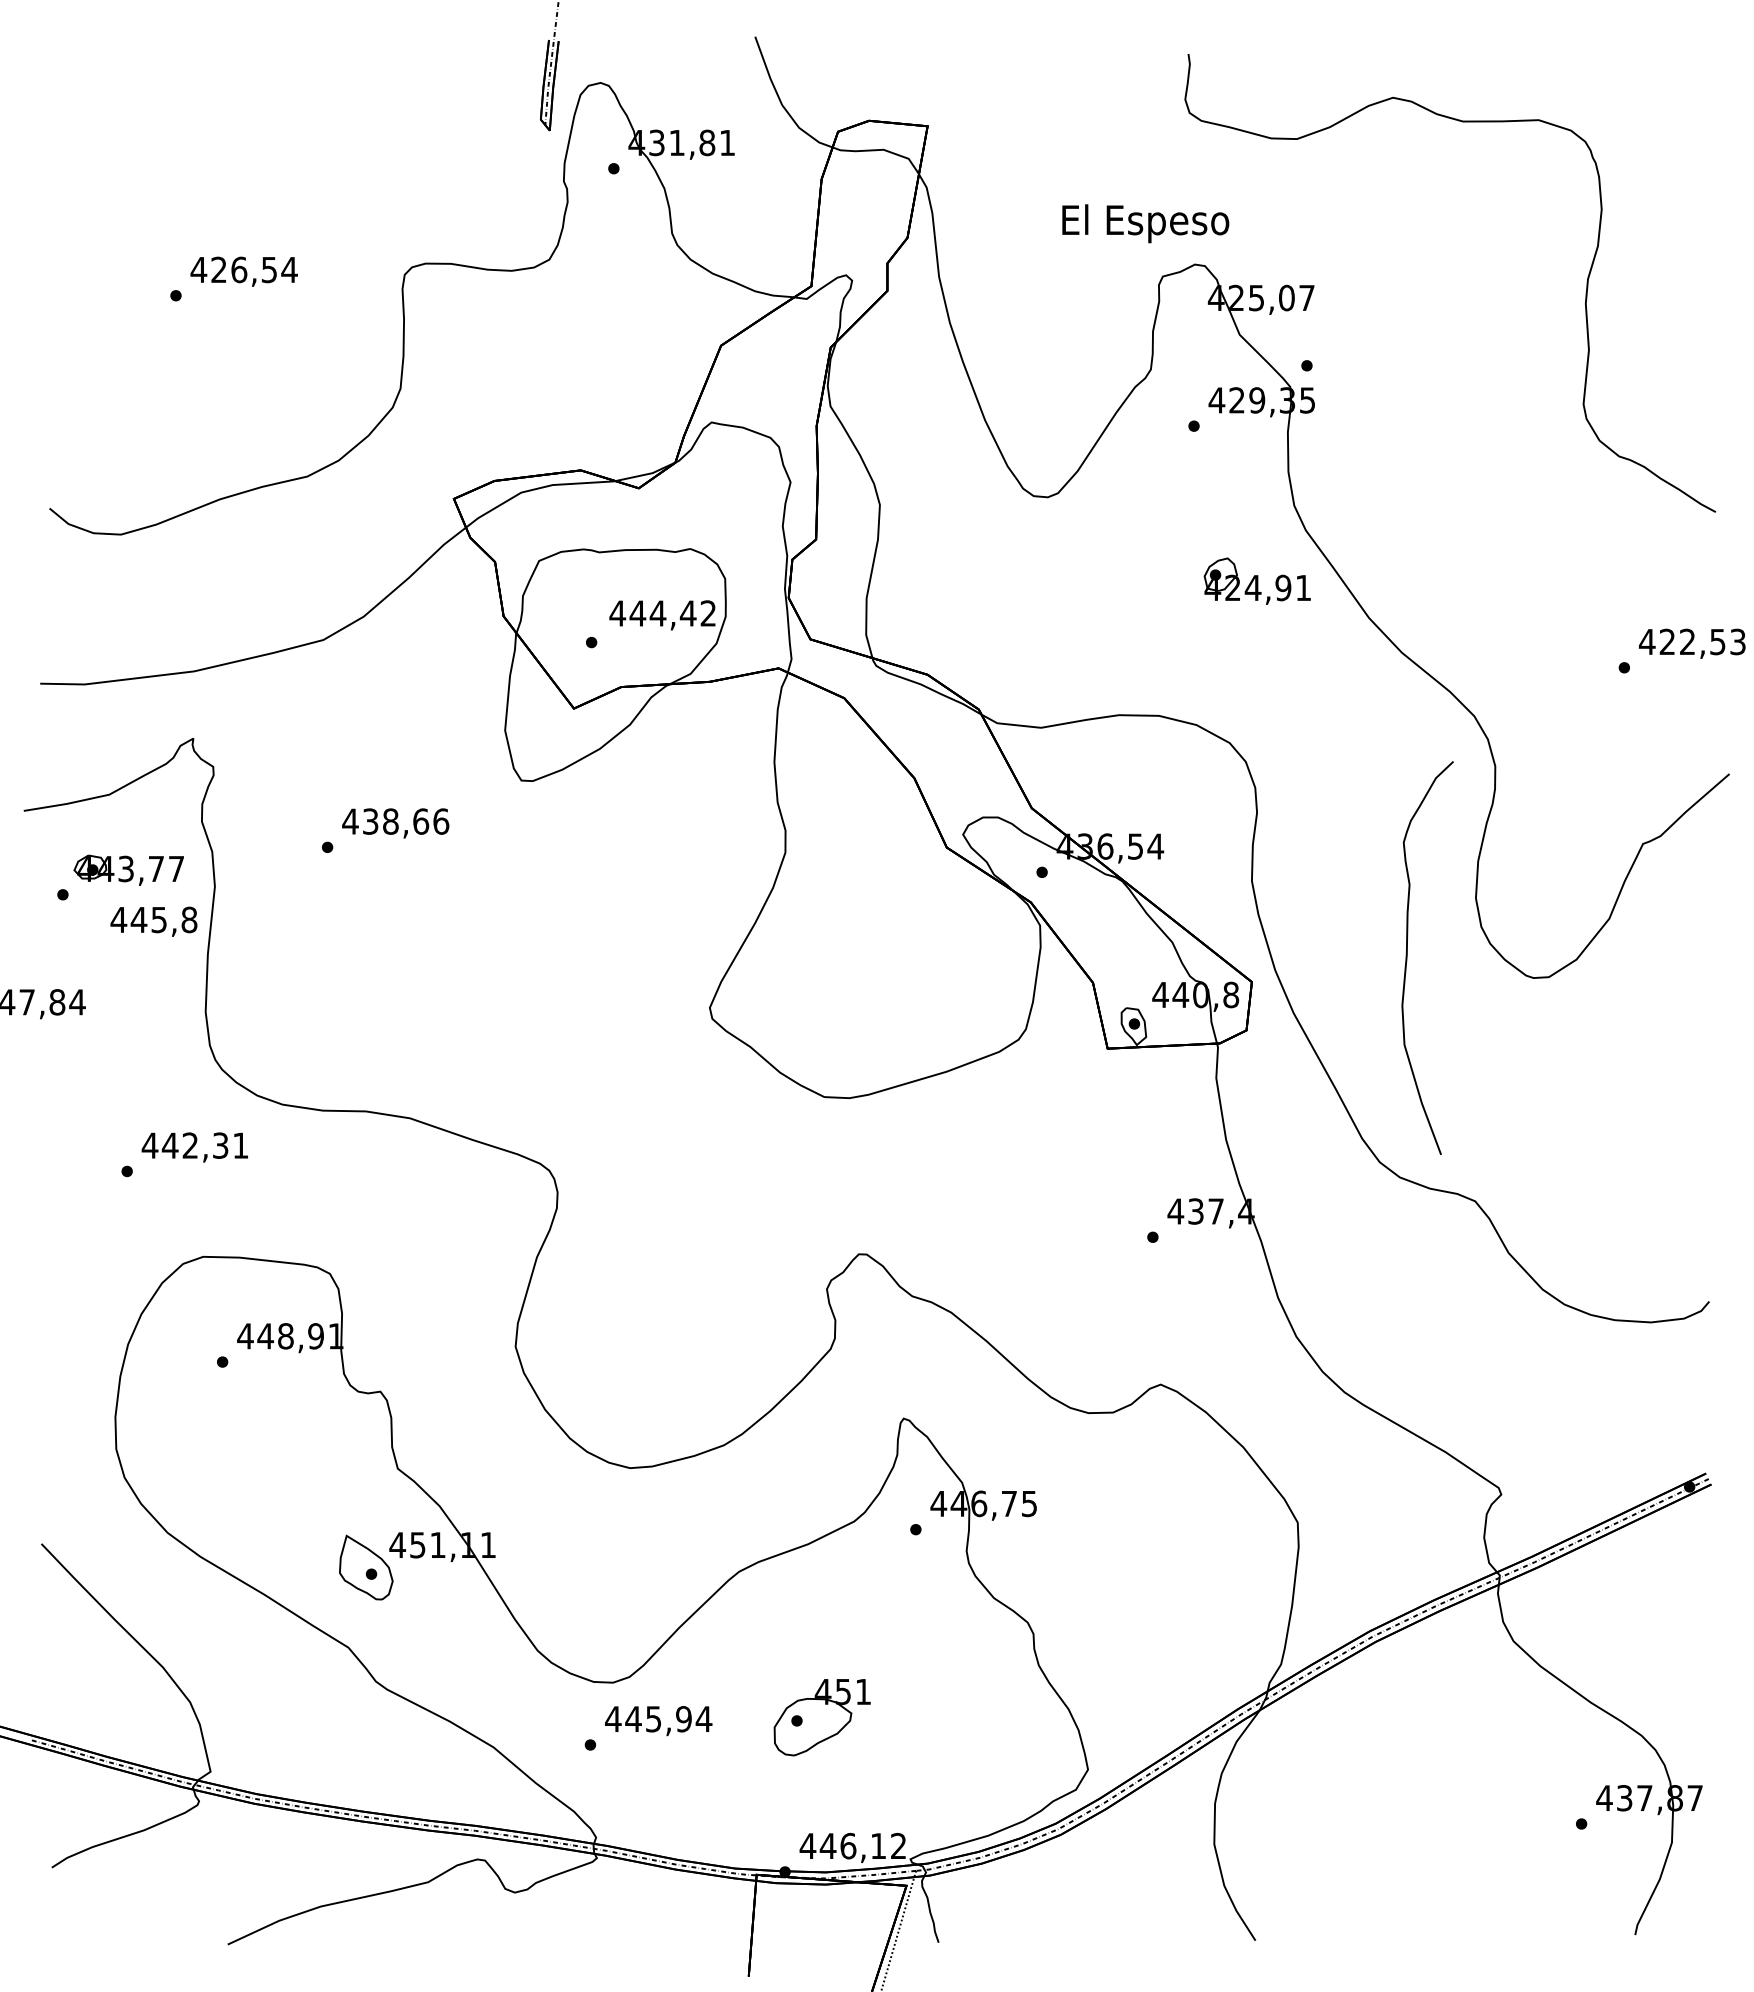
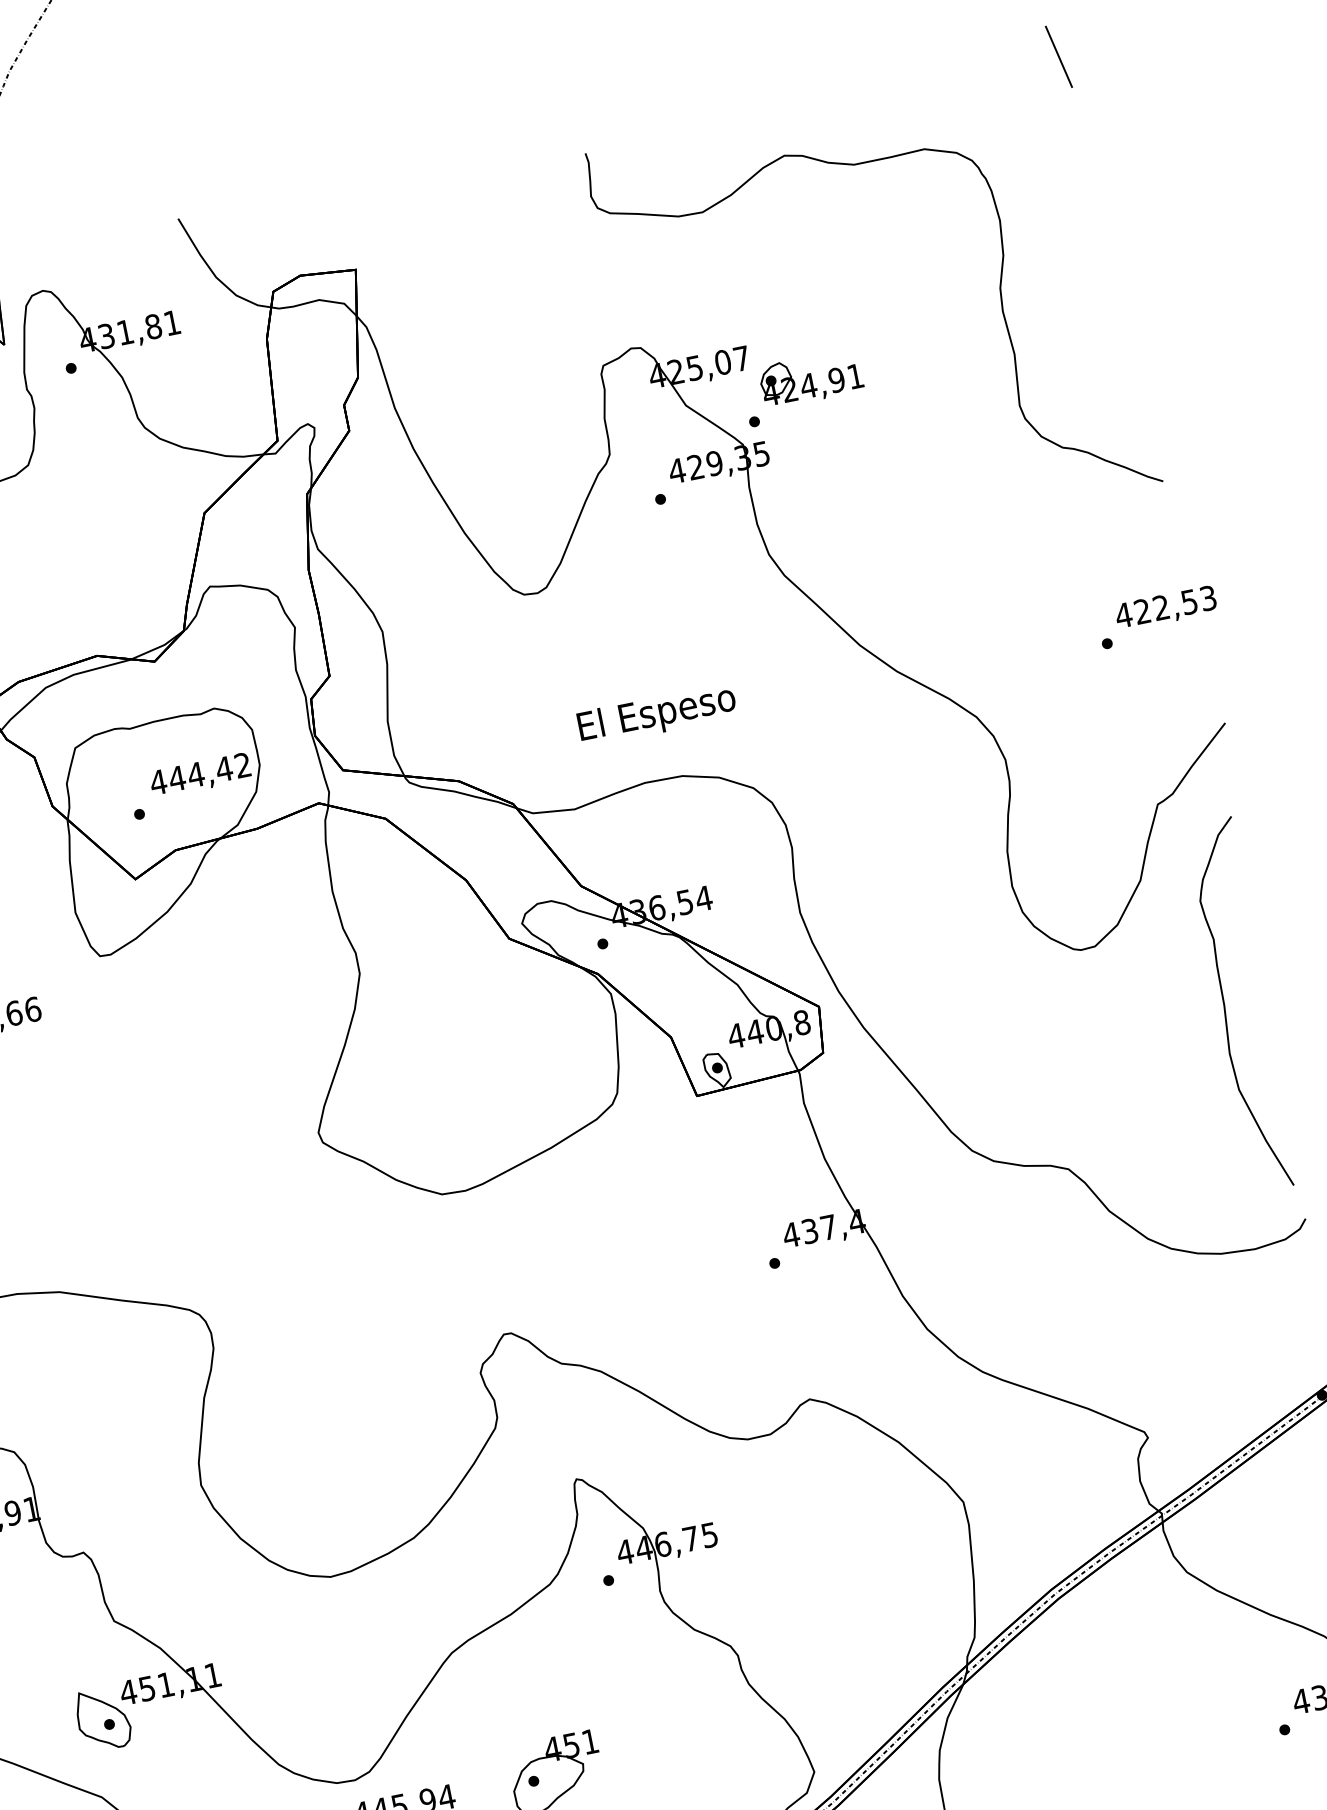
line: (1696, 52) -> (1058, 56), added
text: (1145, 223) -> (656, 714), moved
part: (1256, 580) -> (810, 378), moved
curve: (1407, 957) -> (1225, 1007), moved

